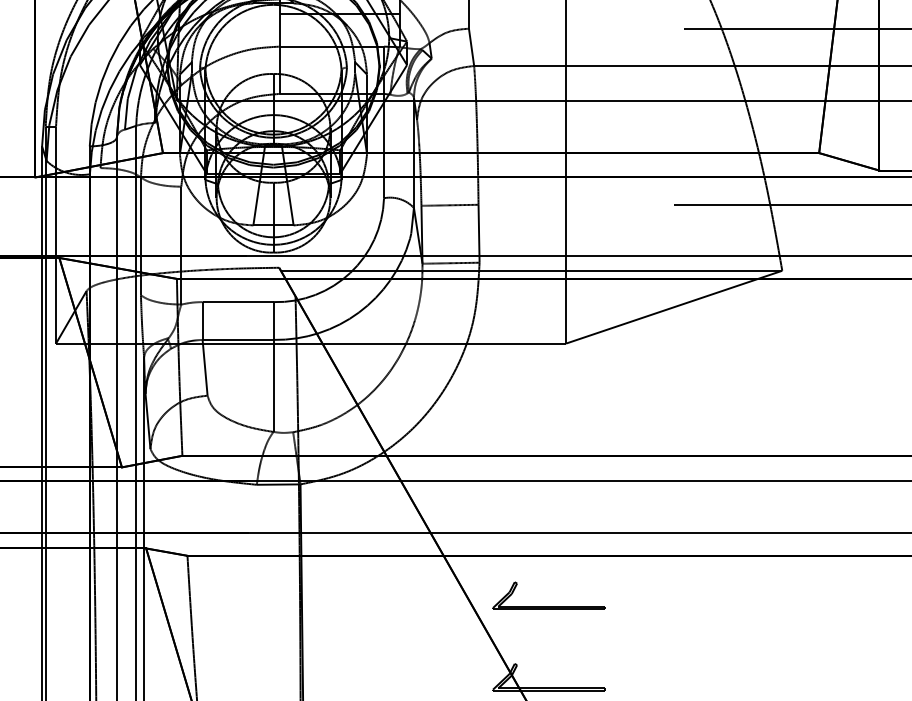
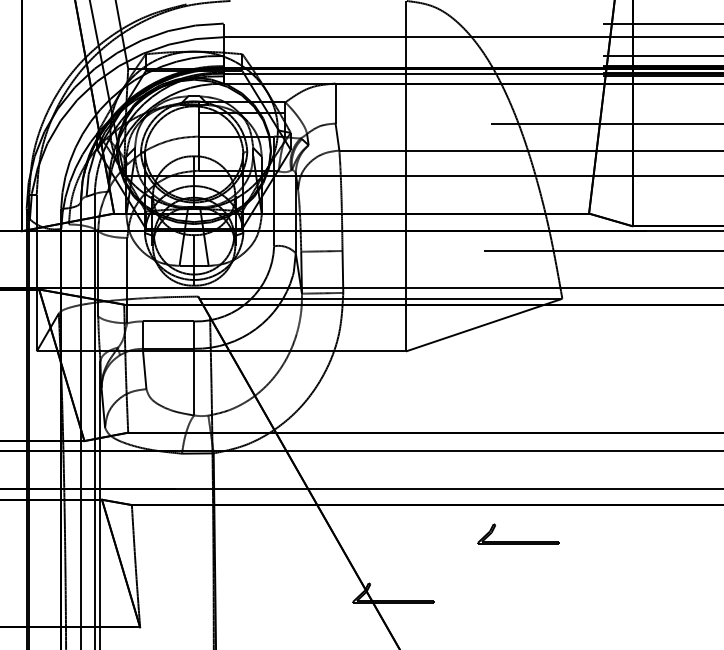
part: (548, 606) -> (518, 541), moved

